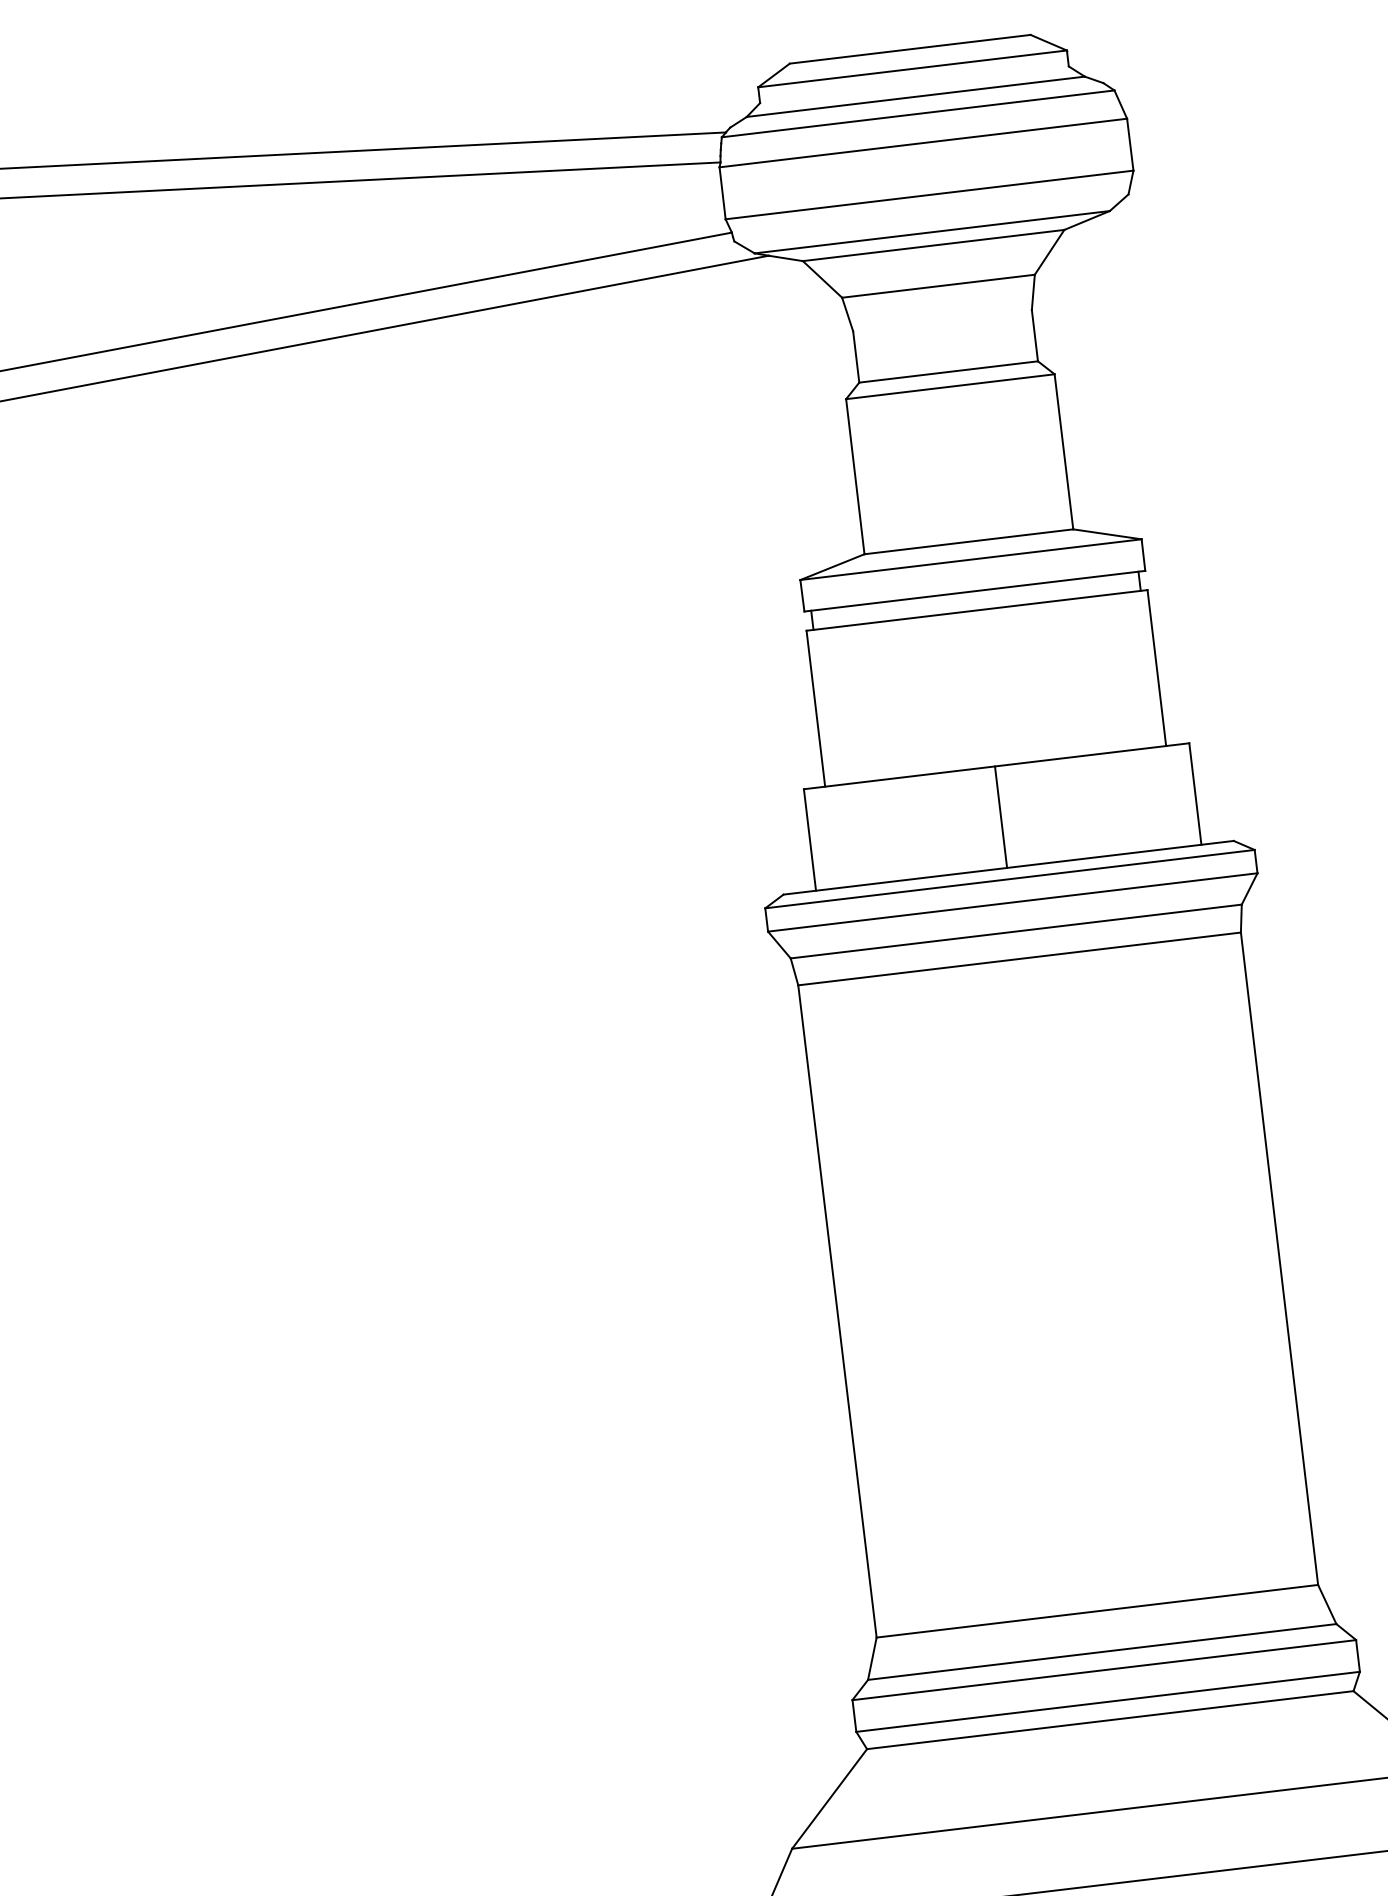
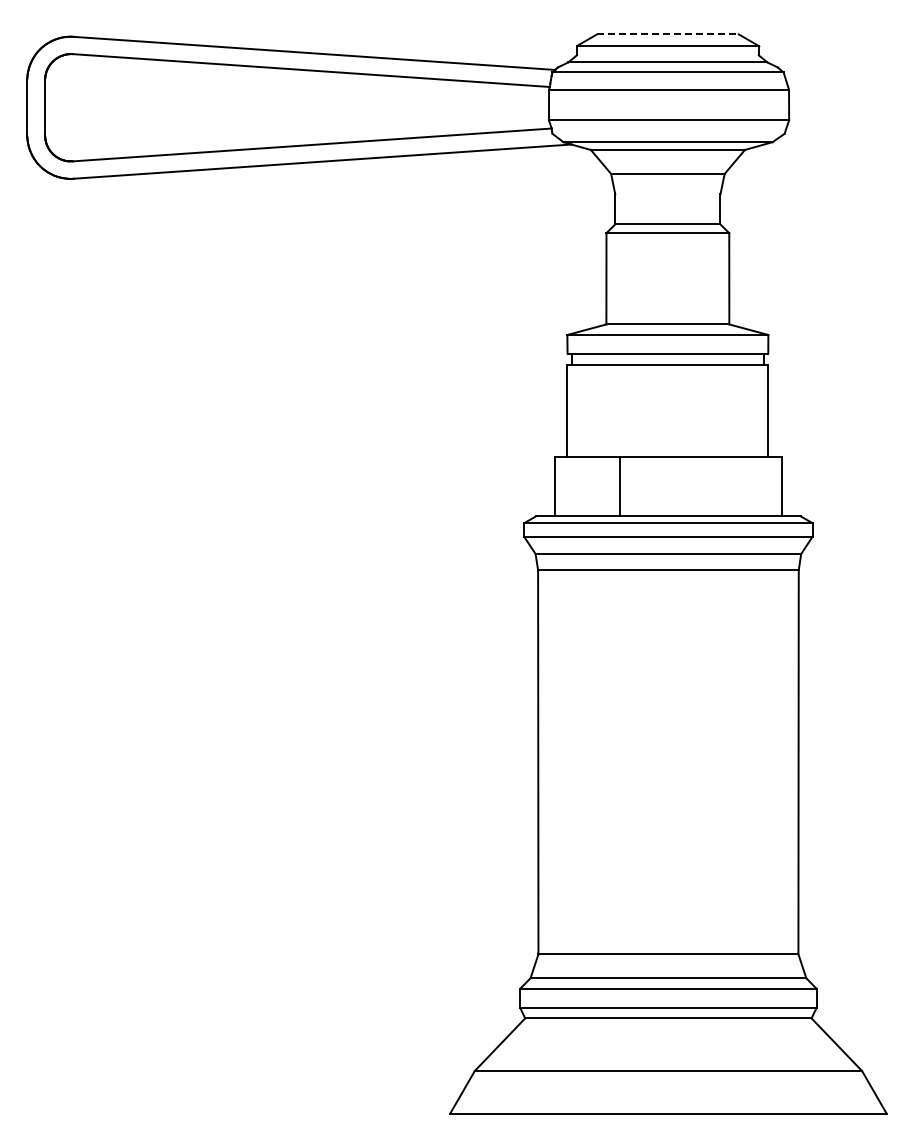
line: (909, 49) -> (667, 34), solid -> dashed
line: (1001, 817) -> (620, 486), moved

